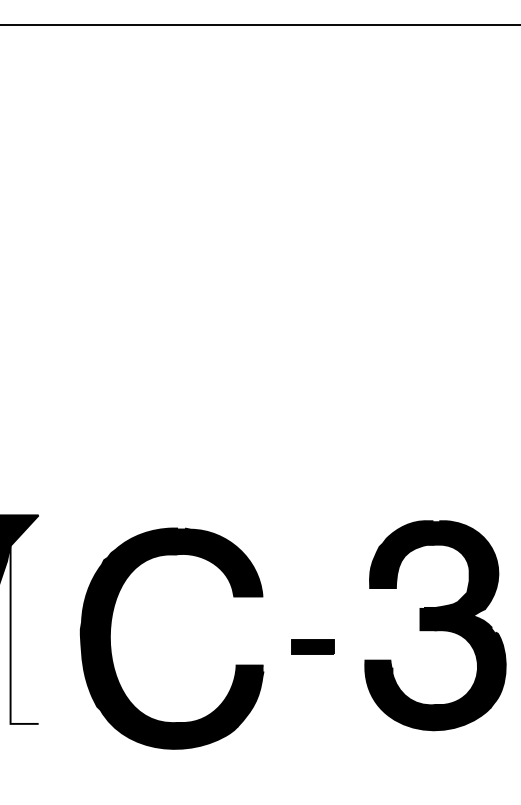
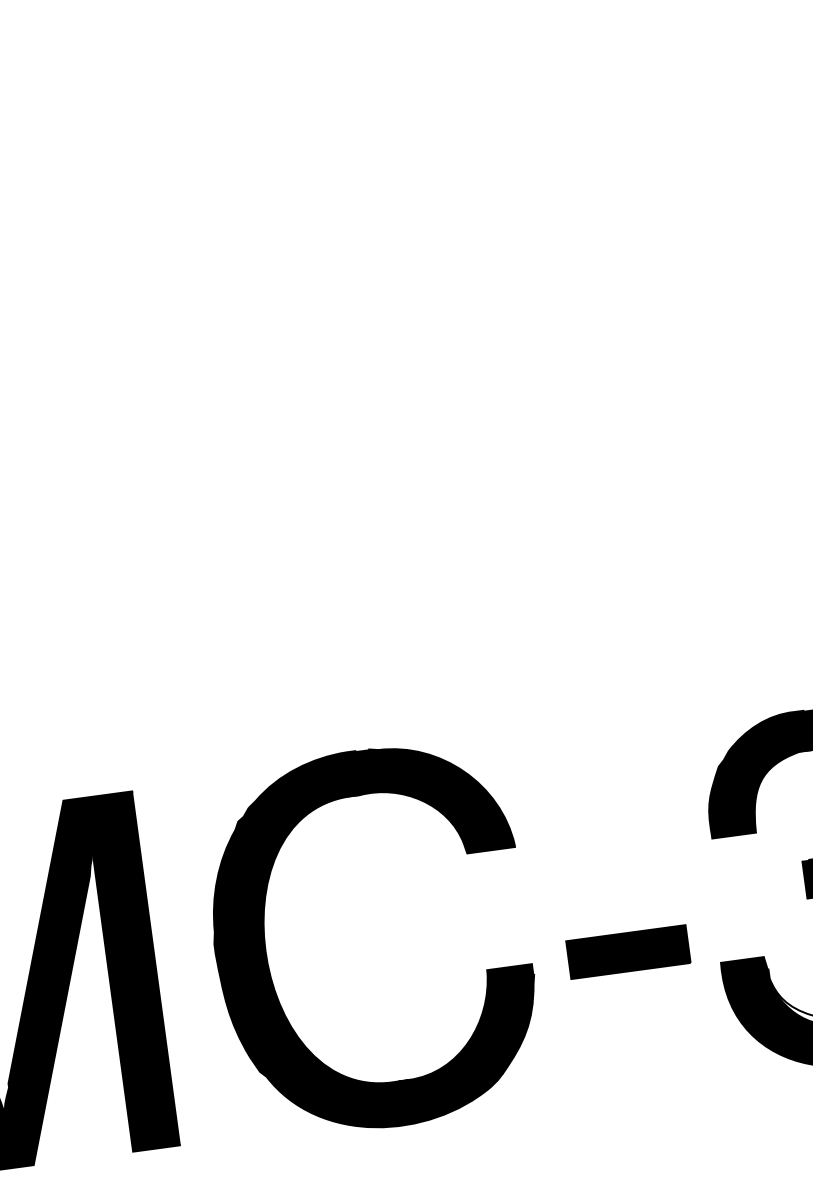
fill: (24, 619) -> (132, 971), added
part: (111, 646) -> (270, 966), moved
part: (312, 646) -> (627, 951), size x1.67

